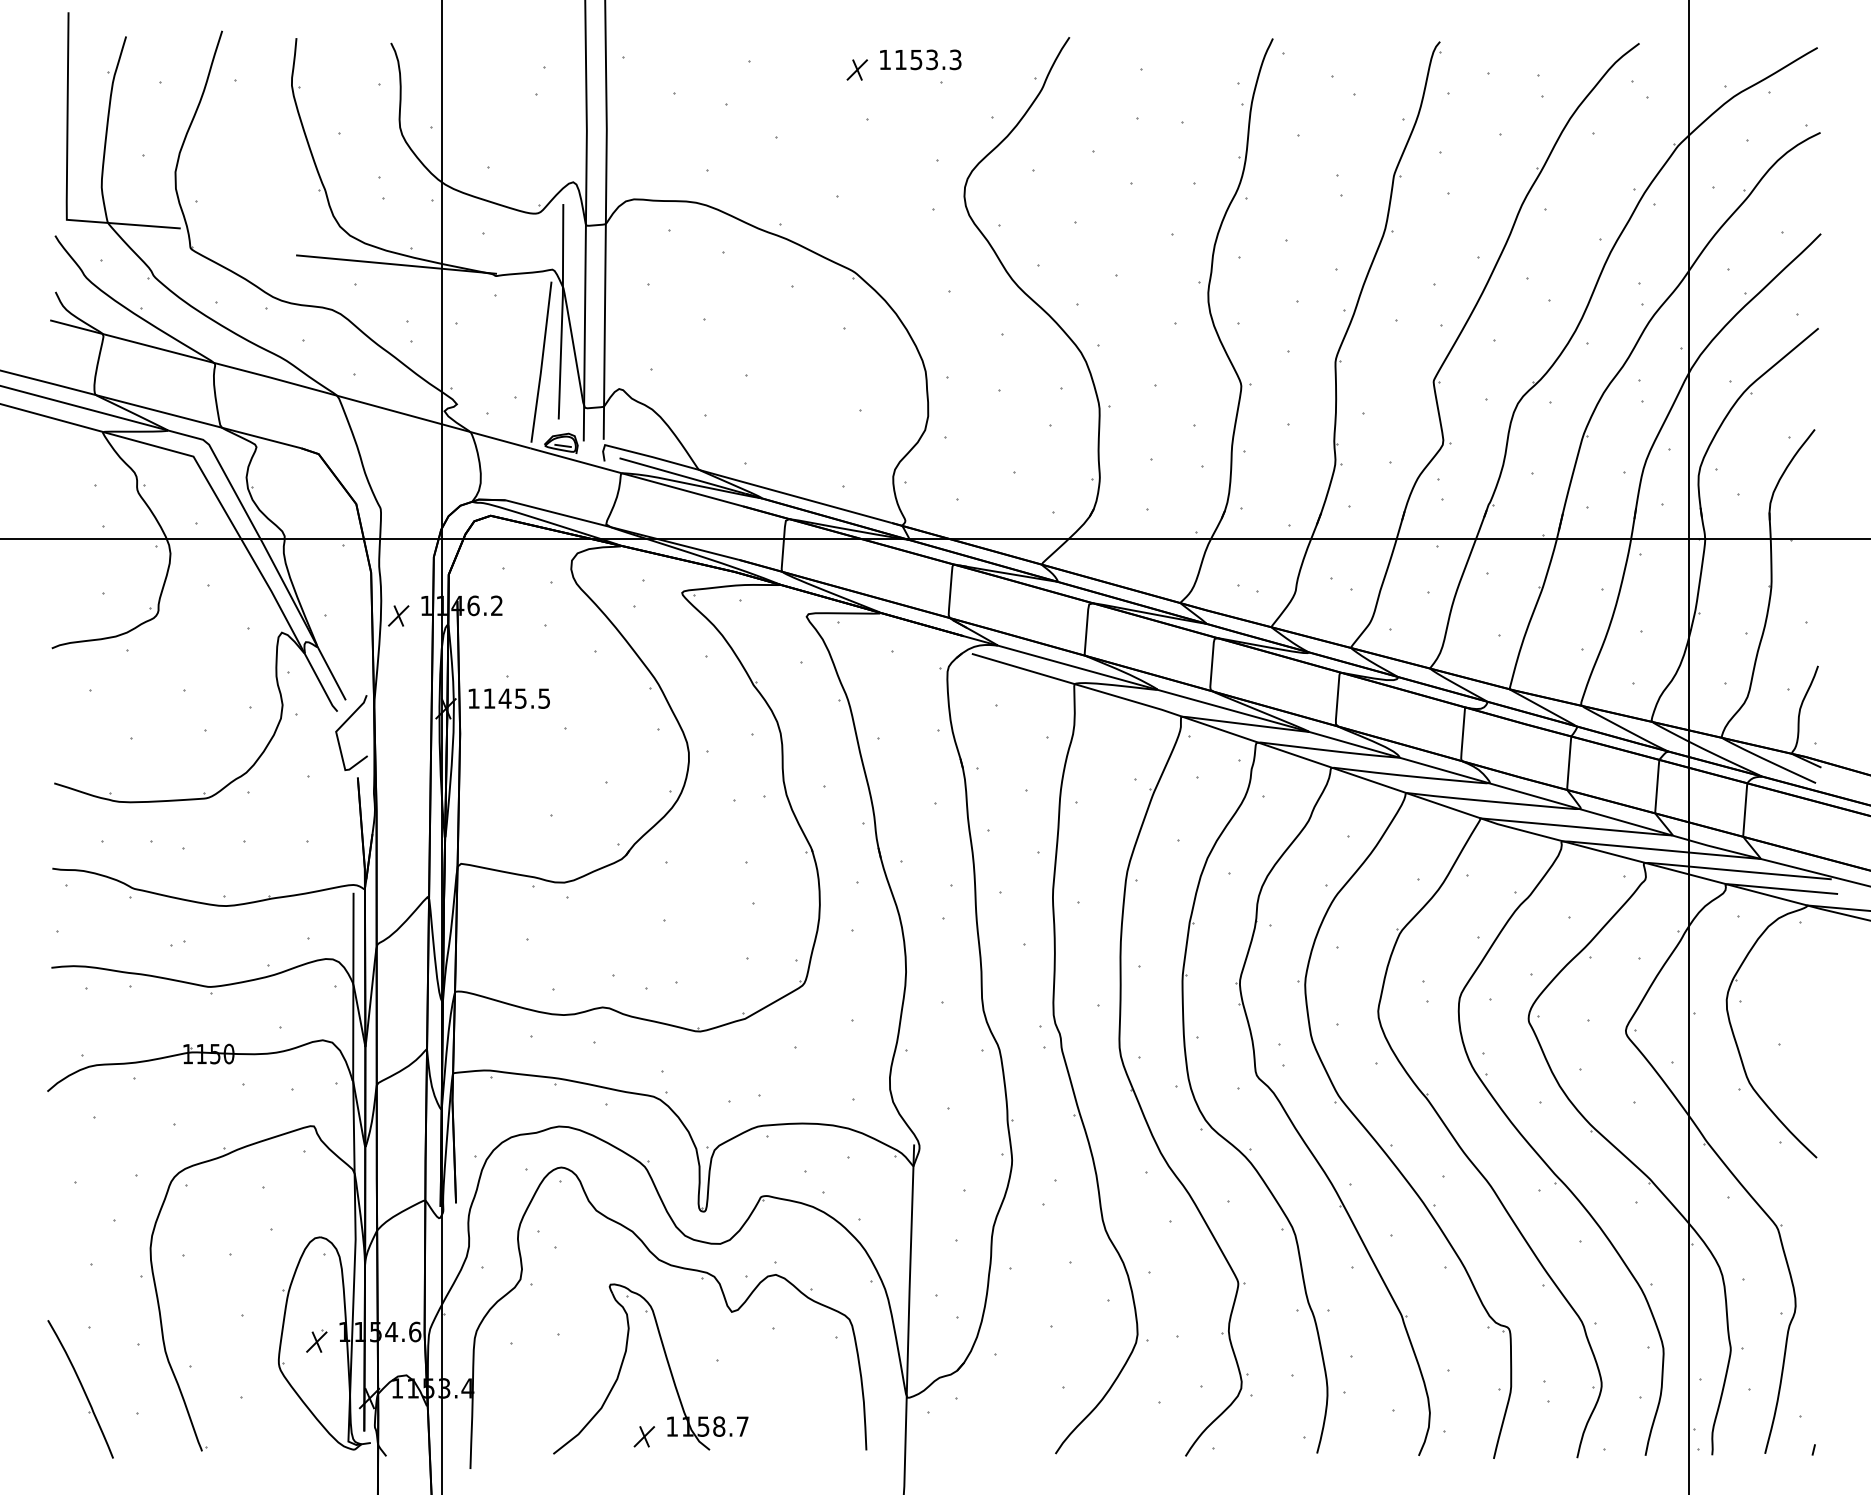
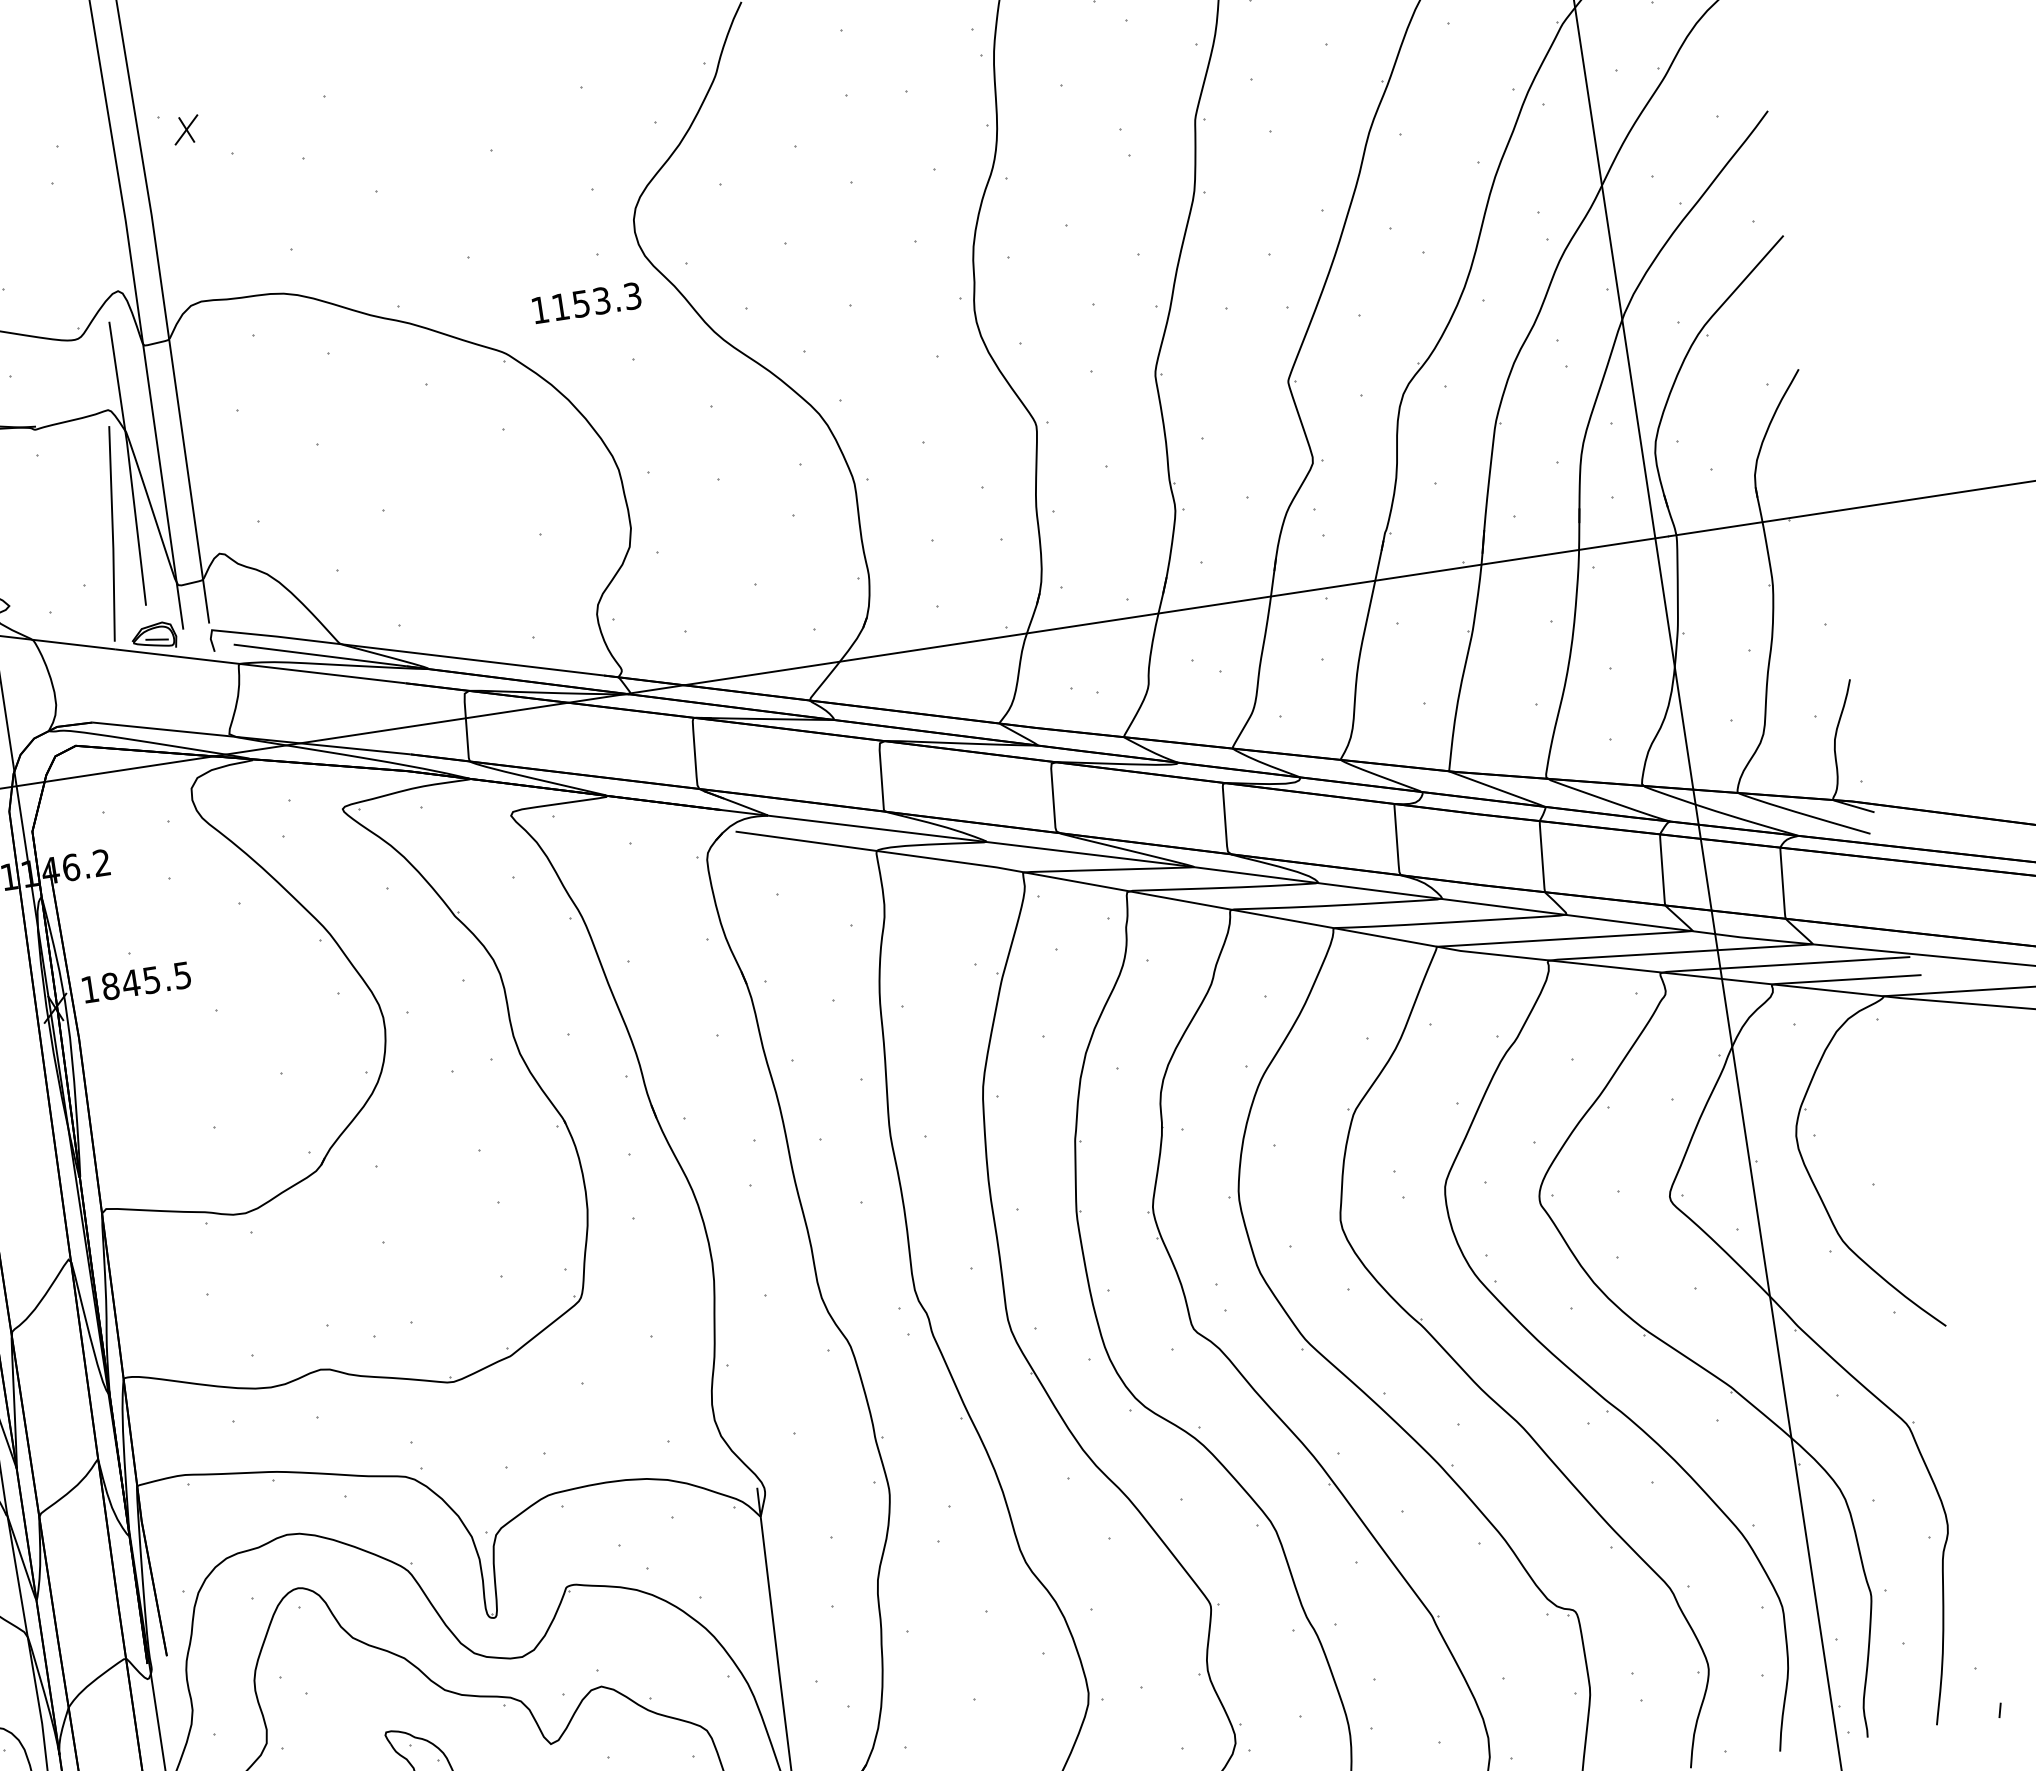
text: (920, 59) -> (586, 302), moved
part: (856, 69) -> (185, 129), moved
text: (489, 698) -> (110, 986), 1145.5 -> 1845.5

